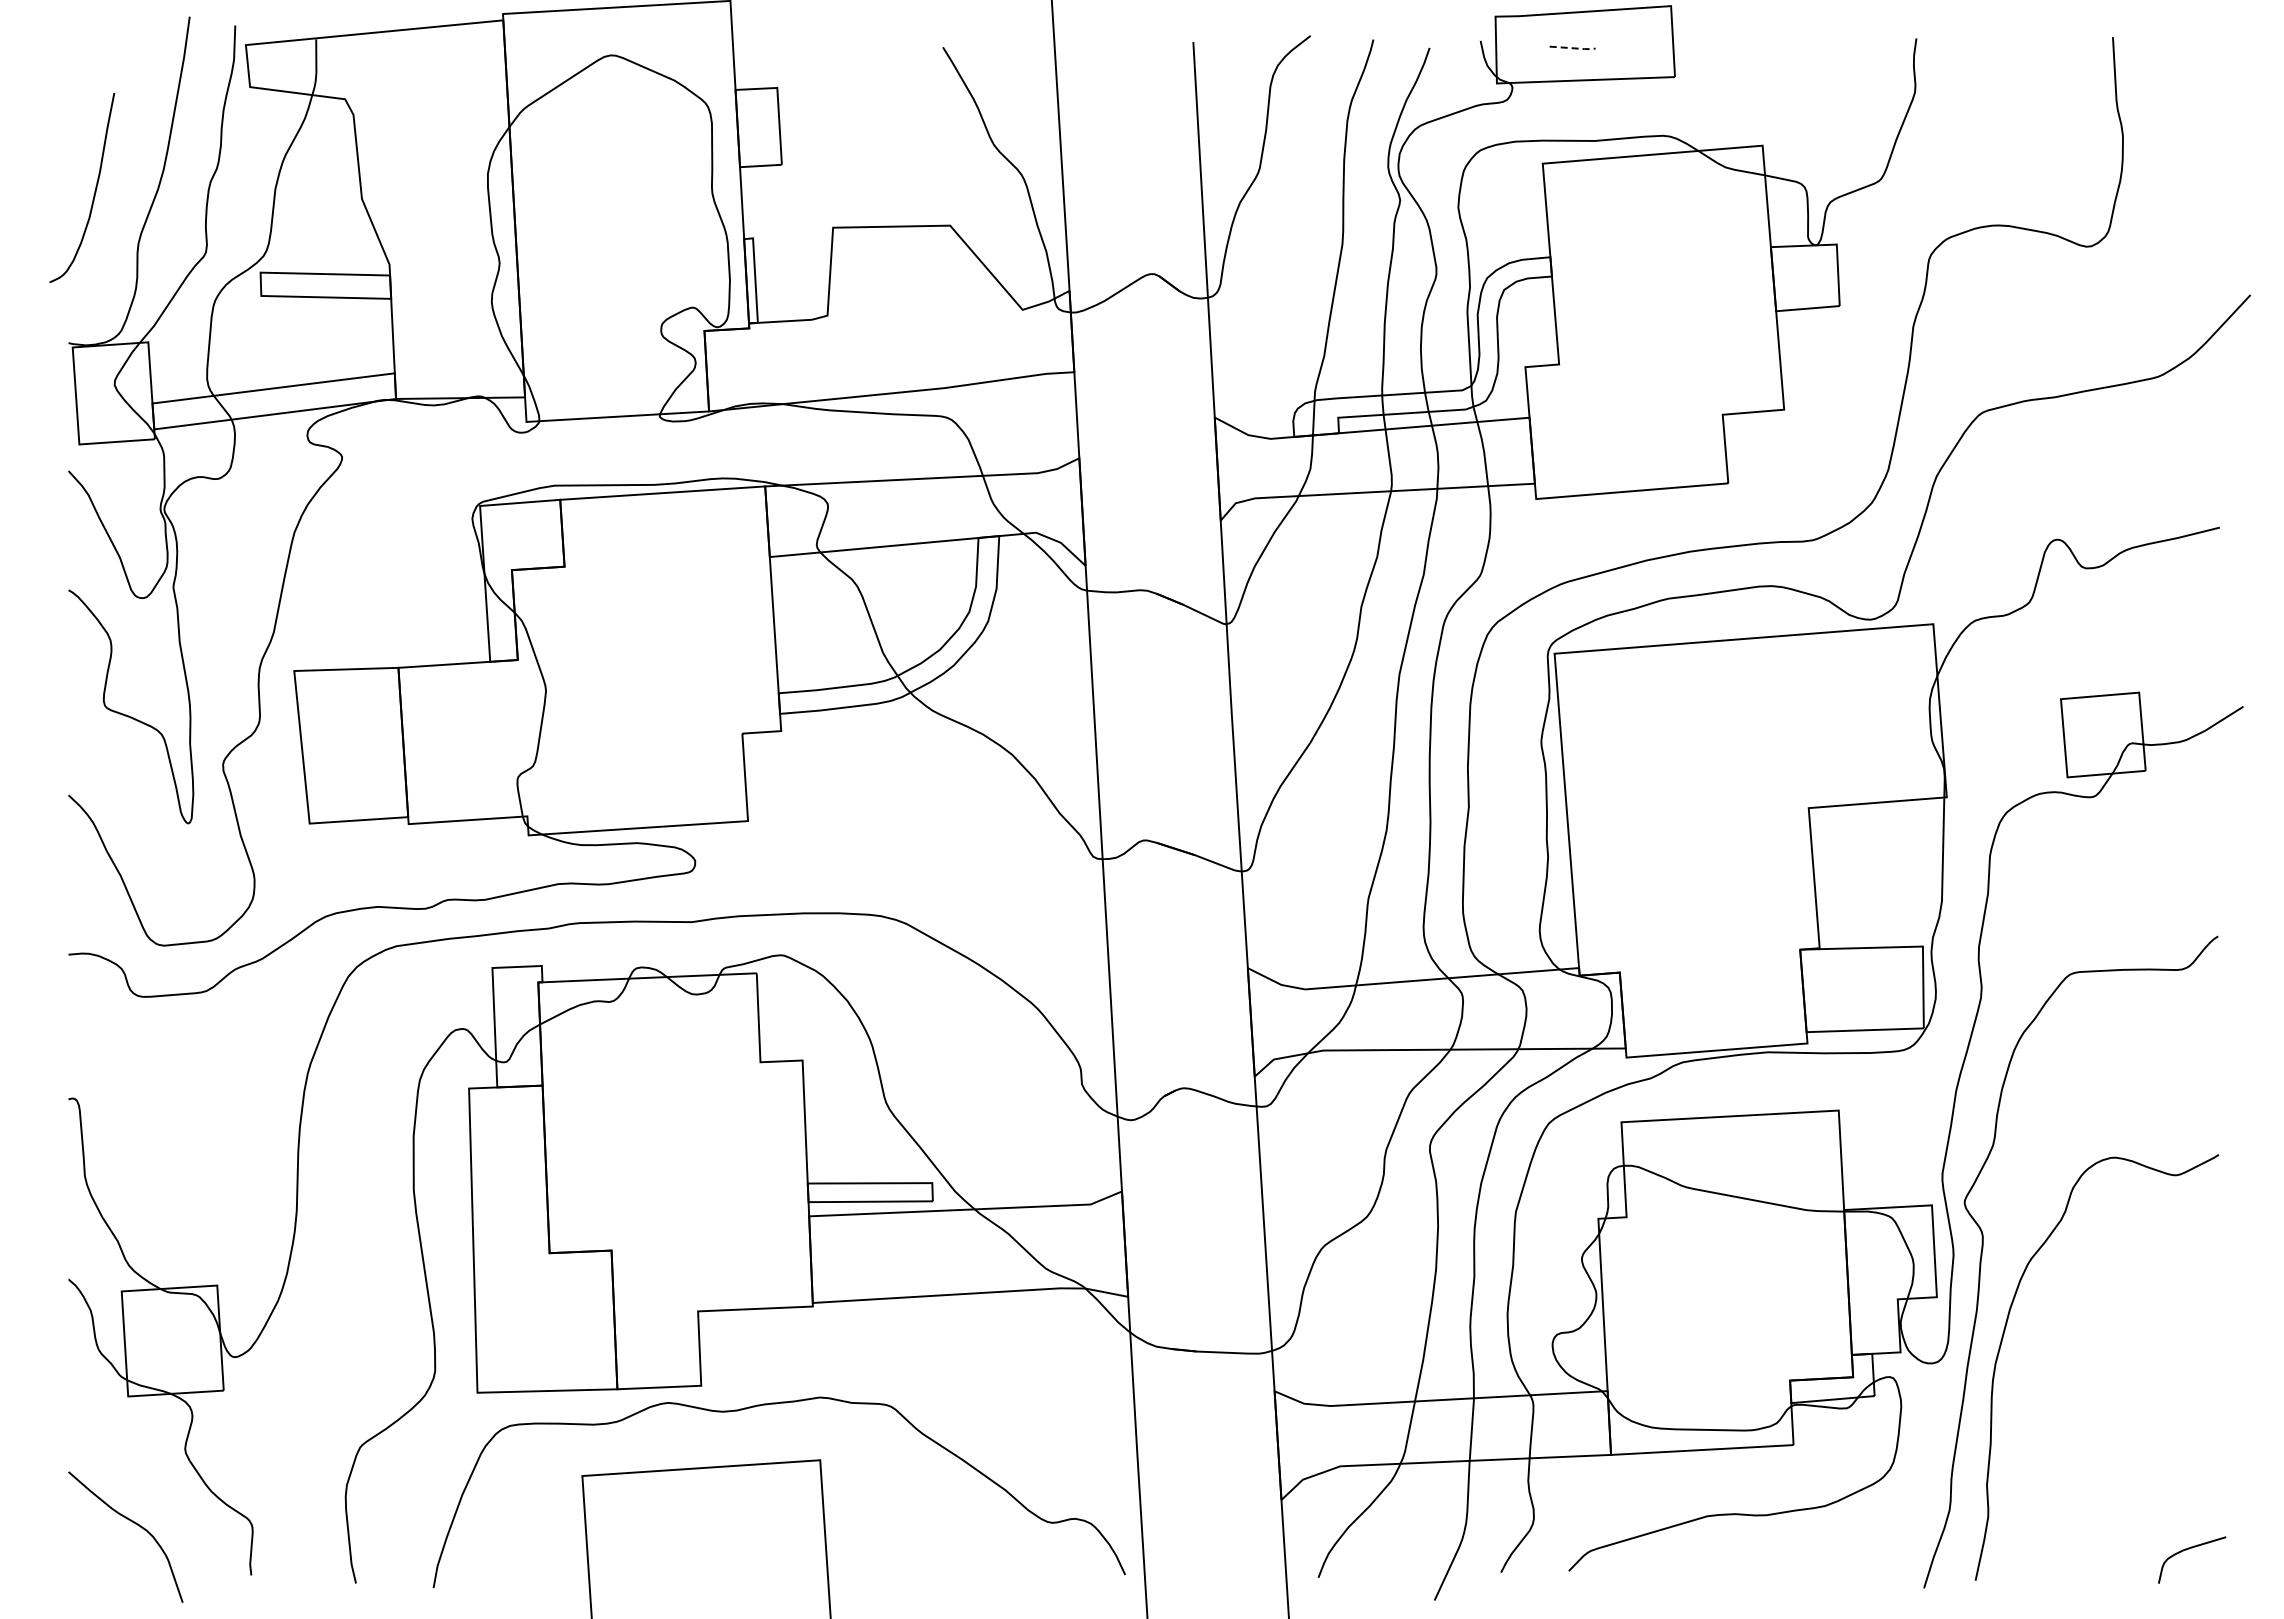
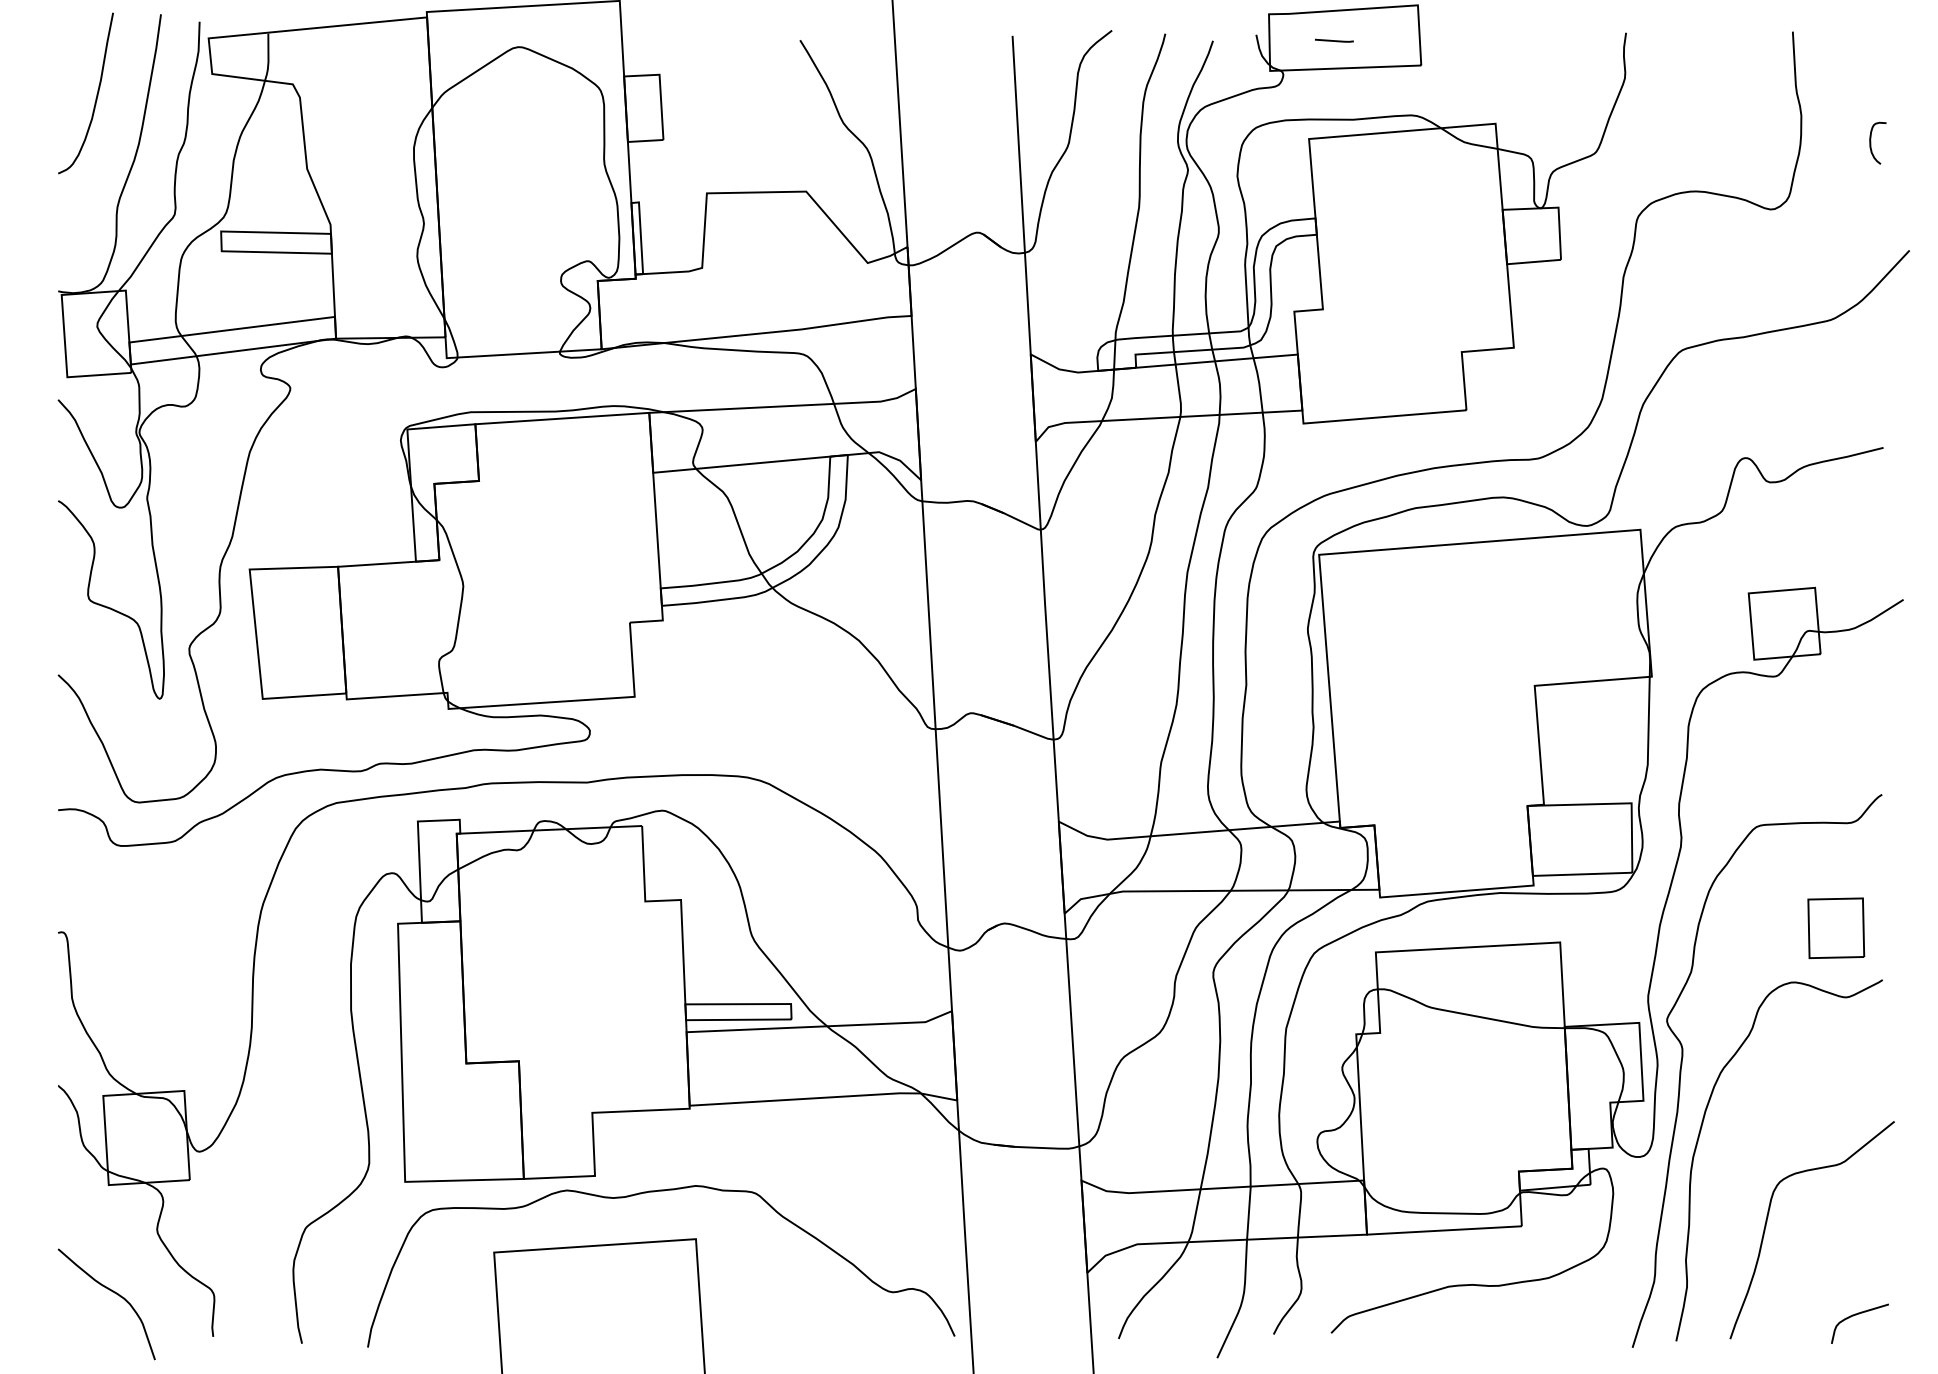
line: (1574, 48) -> (1335, 41), dashed -> solid
curve: (2205, 168) -> (1871, 143), added
curve: (94, 190) -> (96, 95), moved
part: (2163, 1093) -> (1835, 927), added
curve: (2083, 1437) -> (1767, 1219), added

